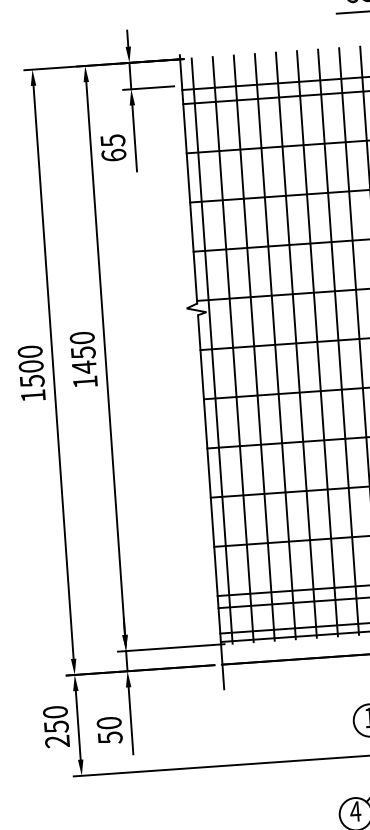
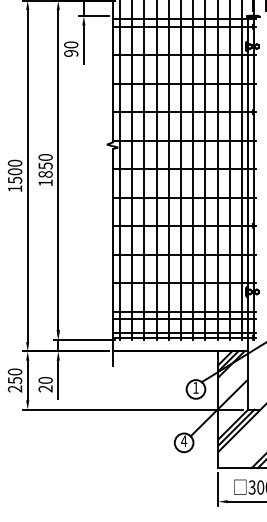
text: (113, 146) -> (71, 48), 65 -> 90
text: (84, 367) -> (45, 174), 1450 -> 1850
text: (109, 737) -> (45, 388), 50 -> 20

